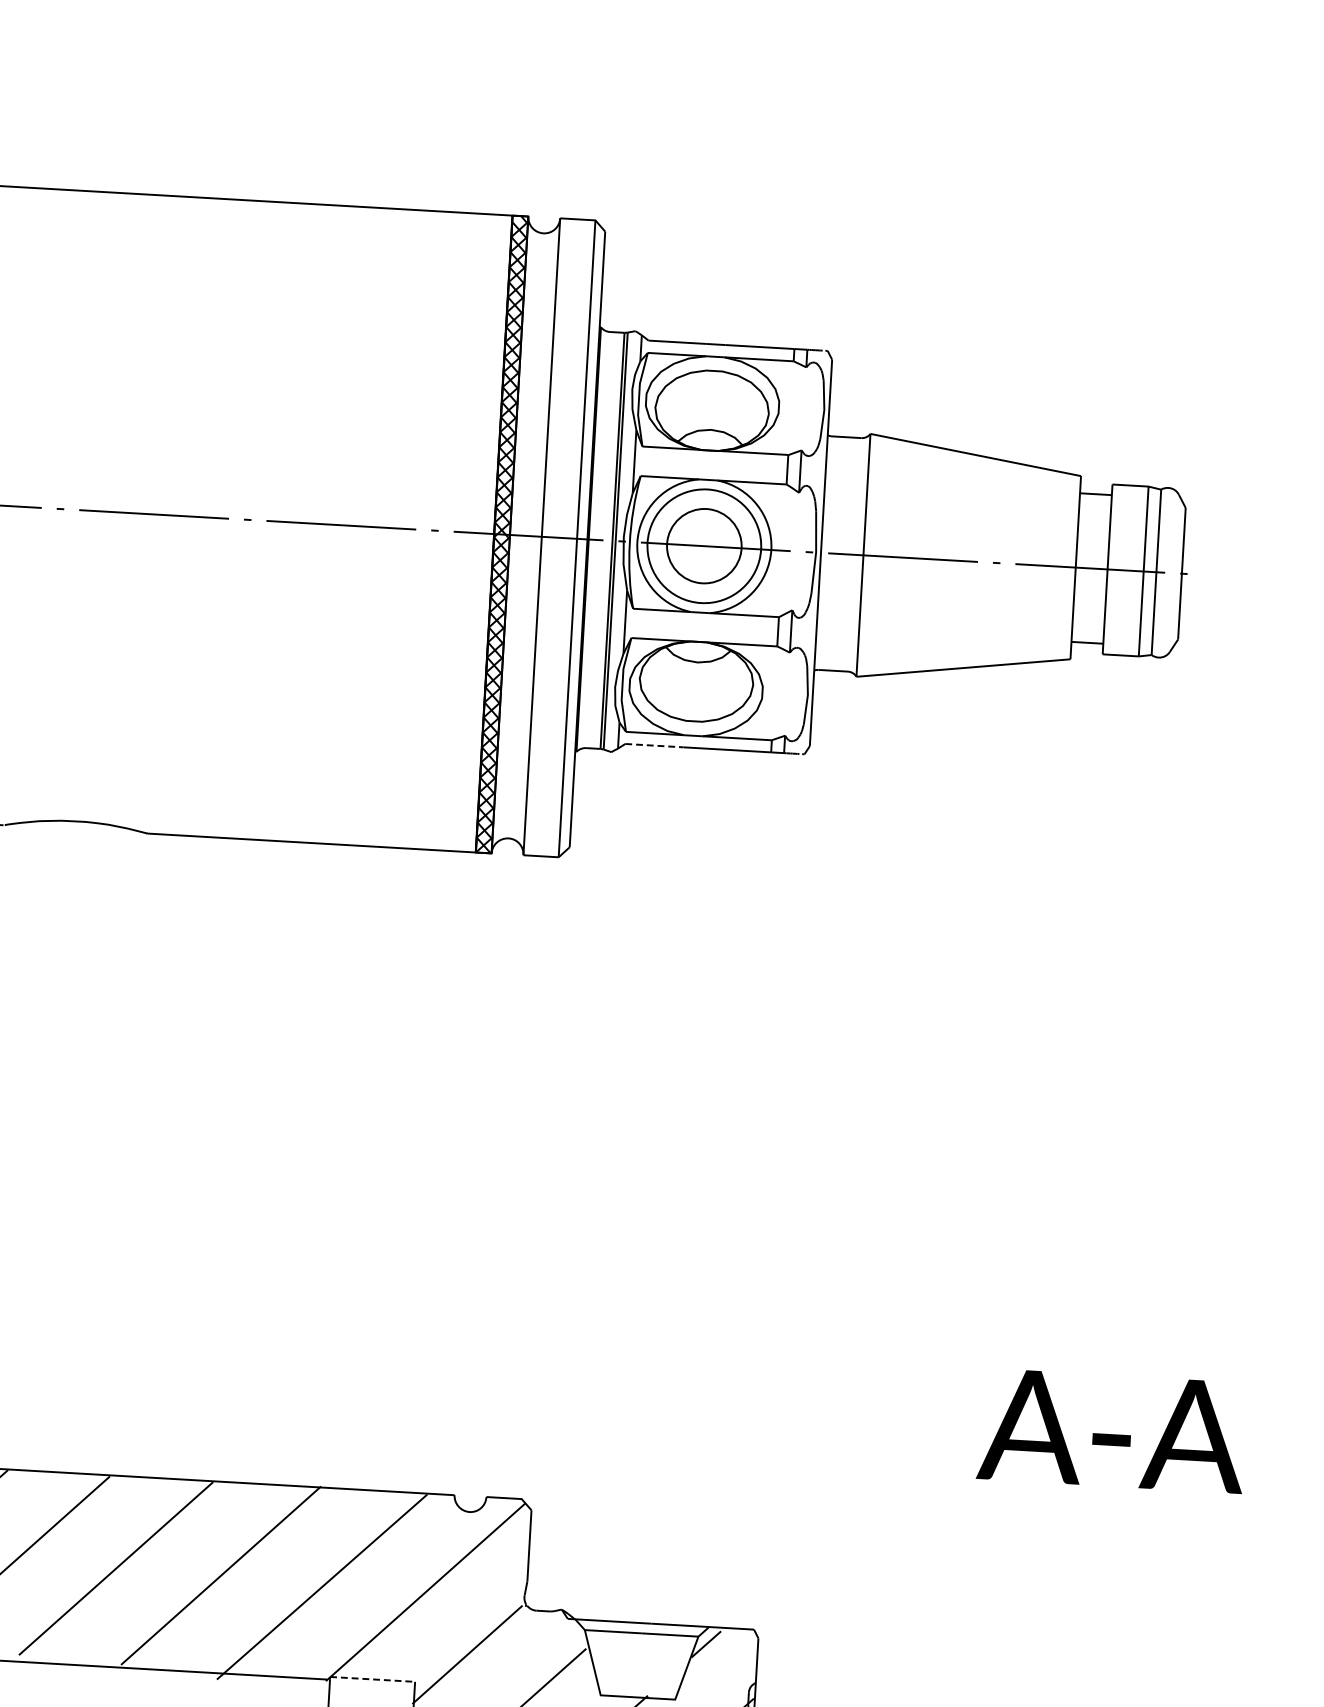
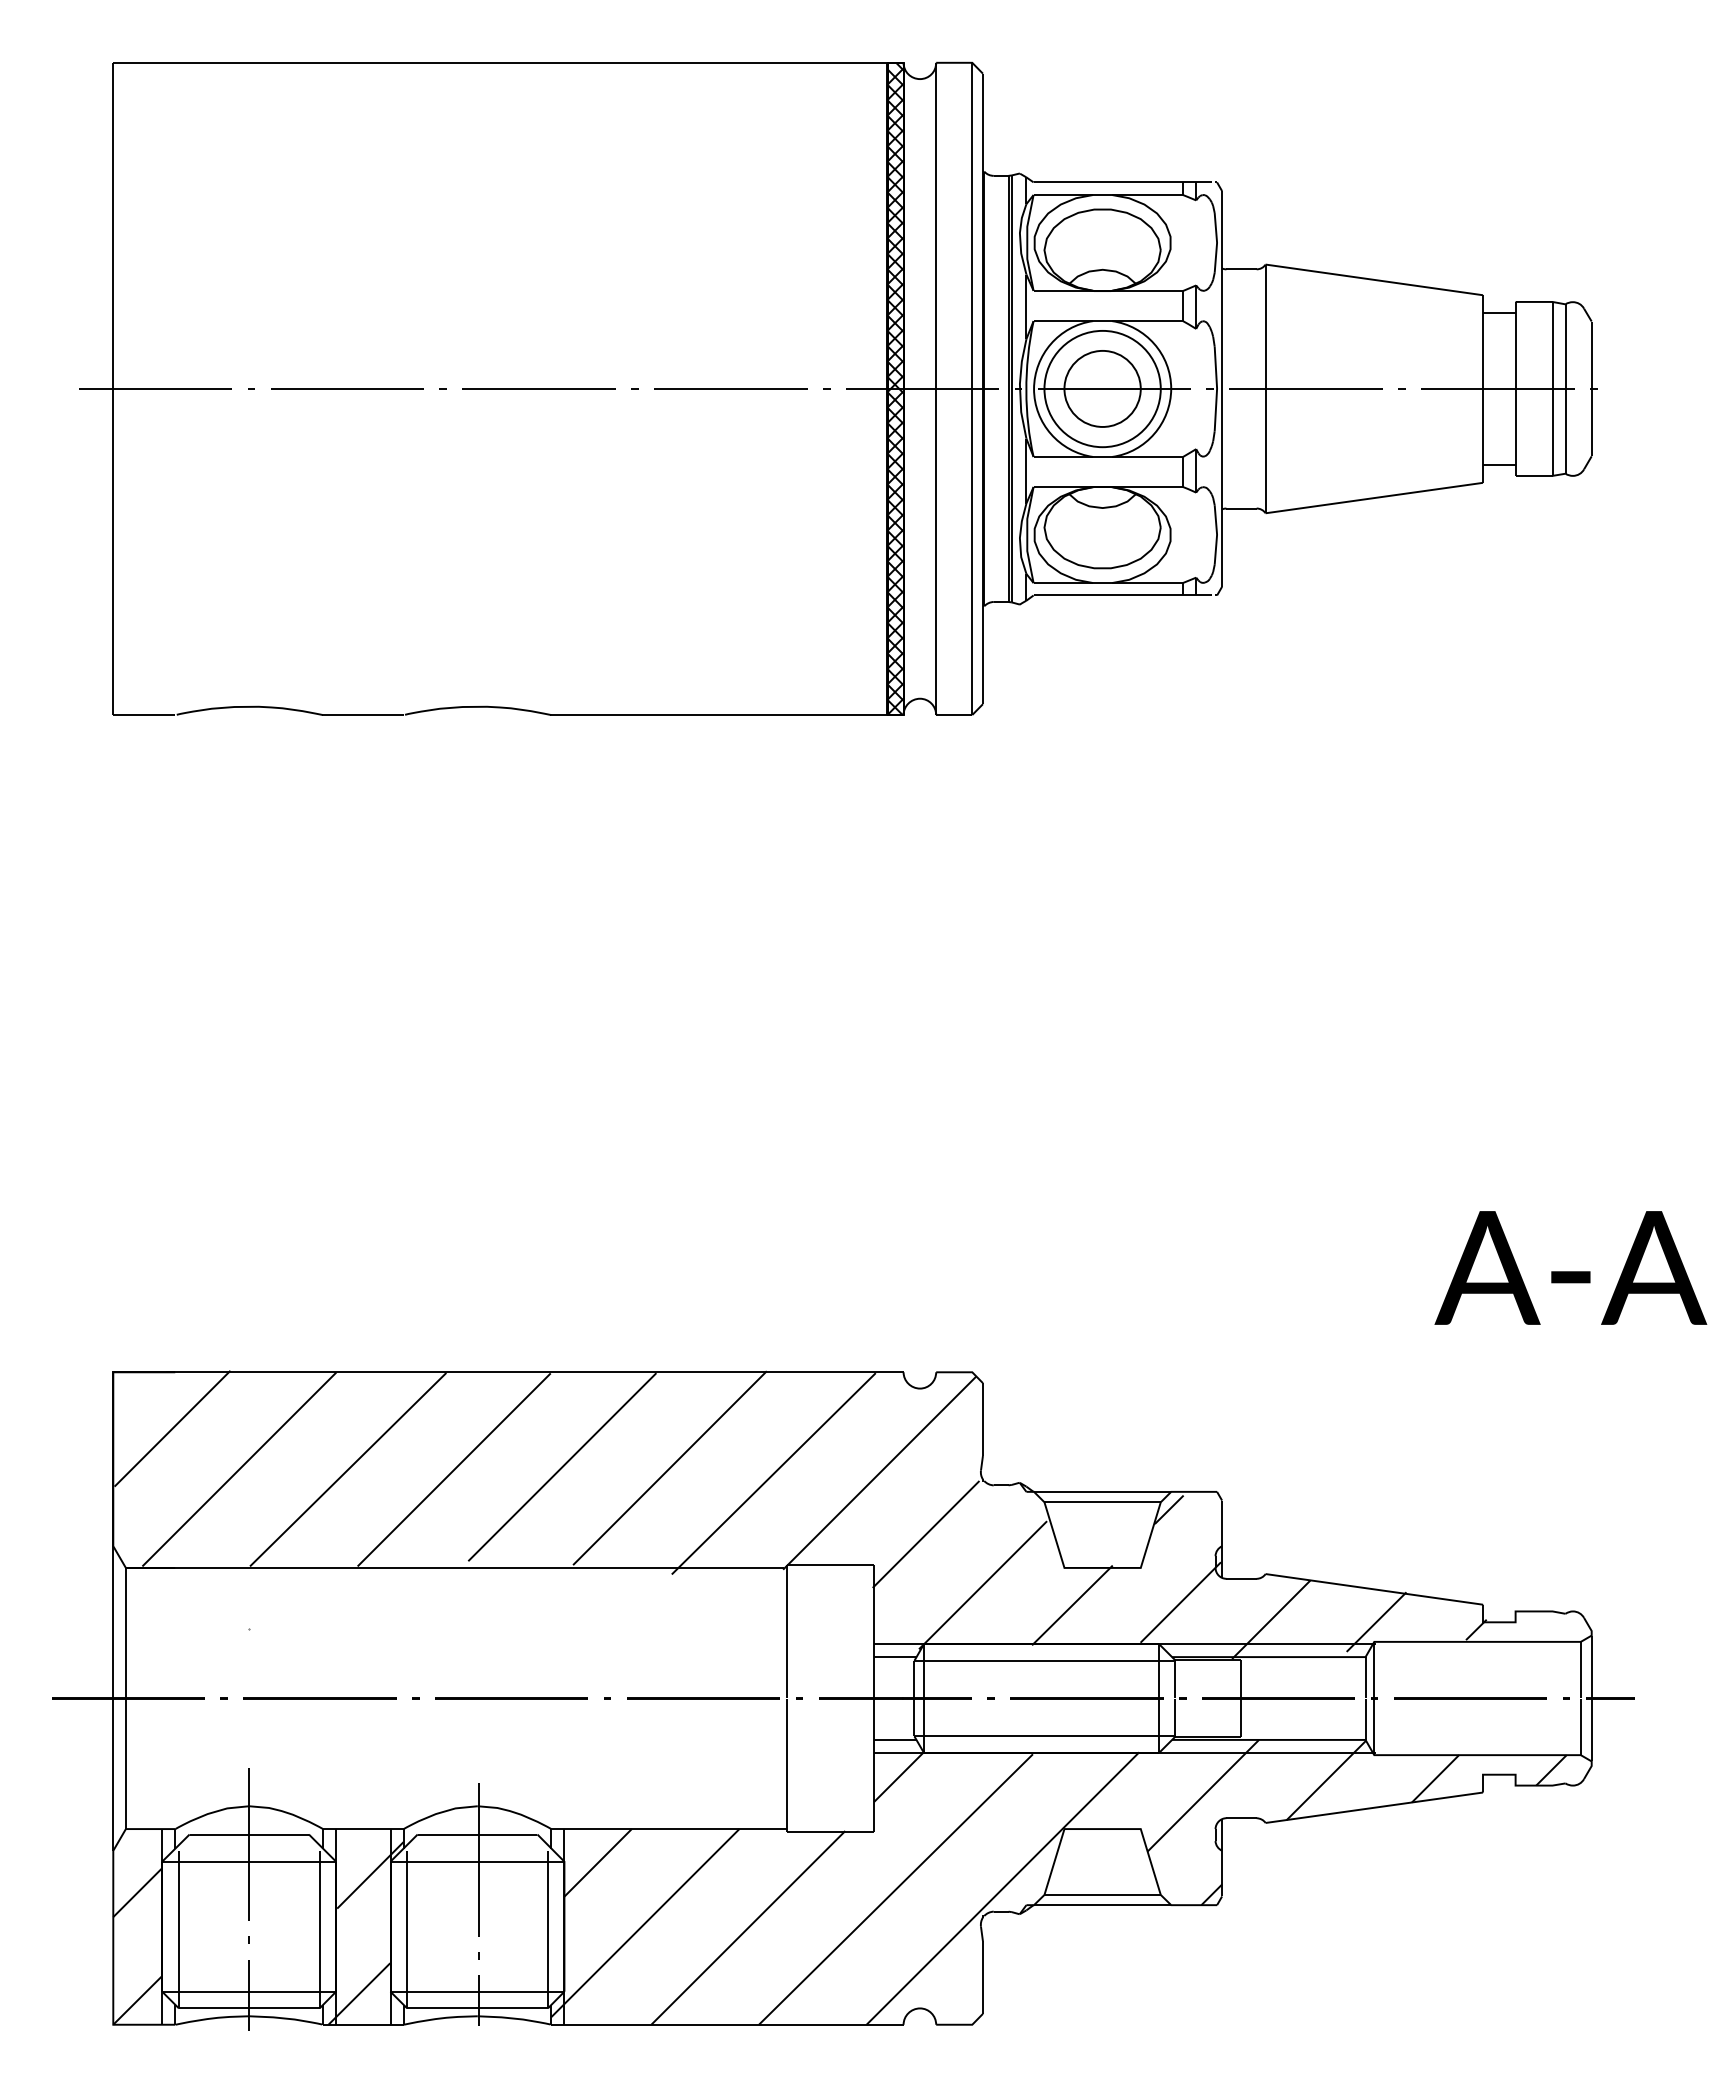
line: (654, 745) -> (1063, 595), dashed -> solid
line: (373, 1679) -> (831, 1565), dashed -> solid

